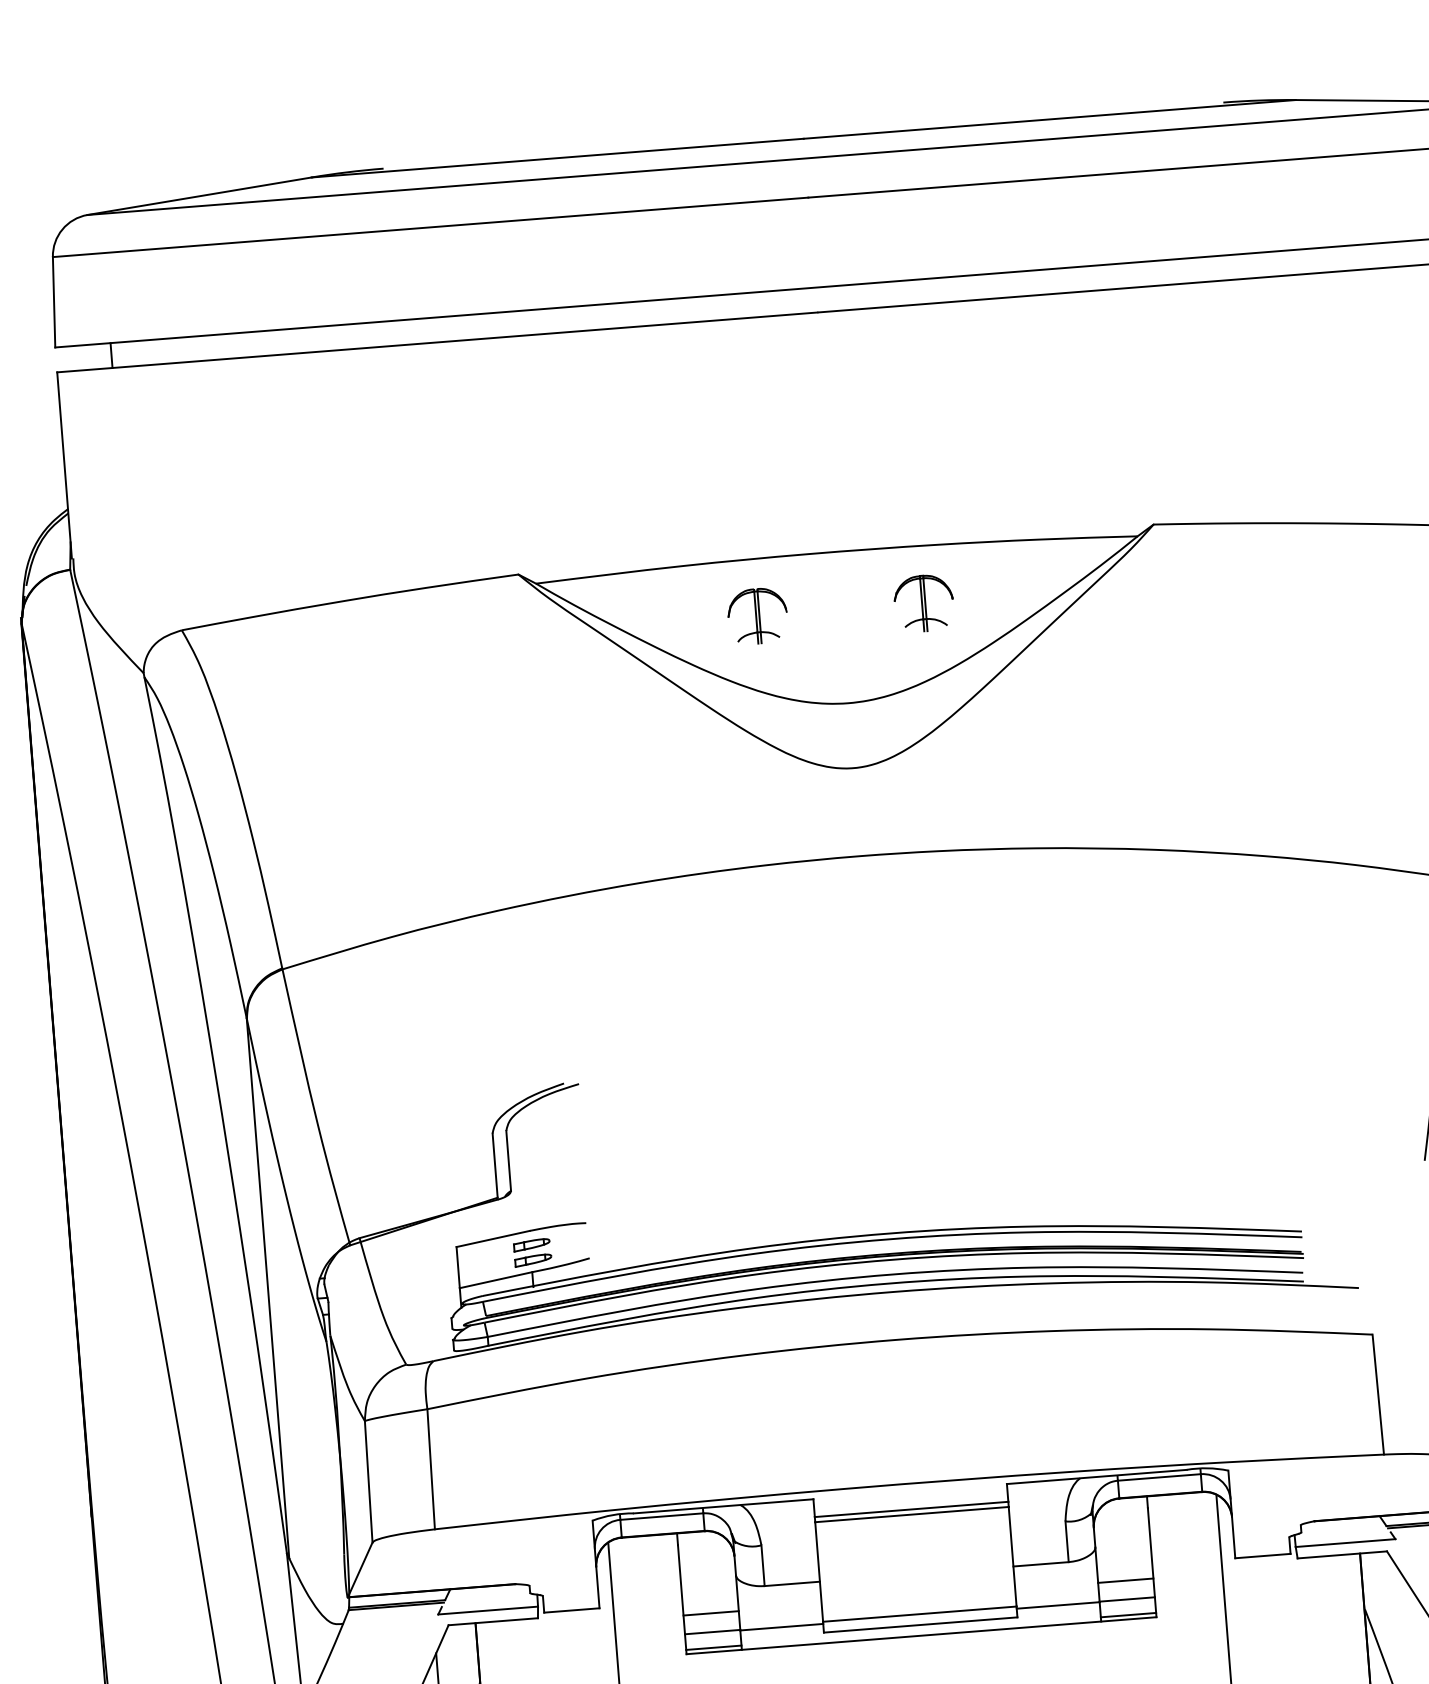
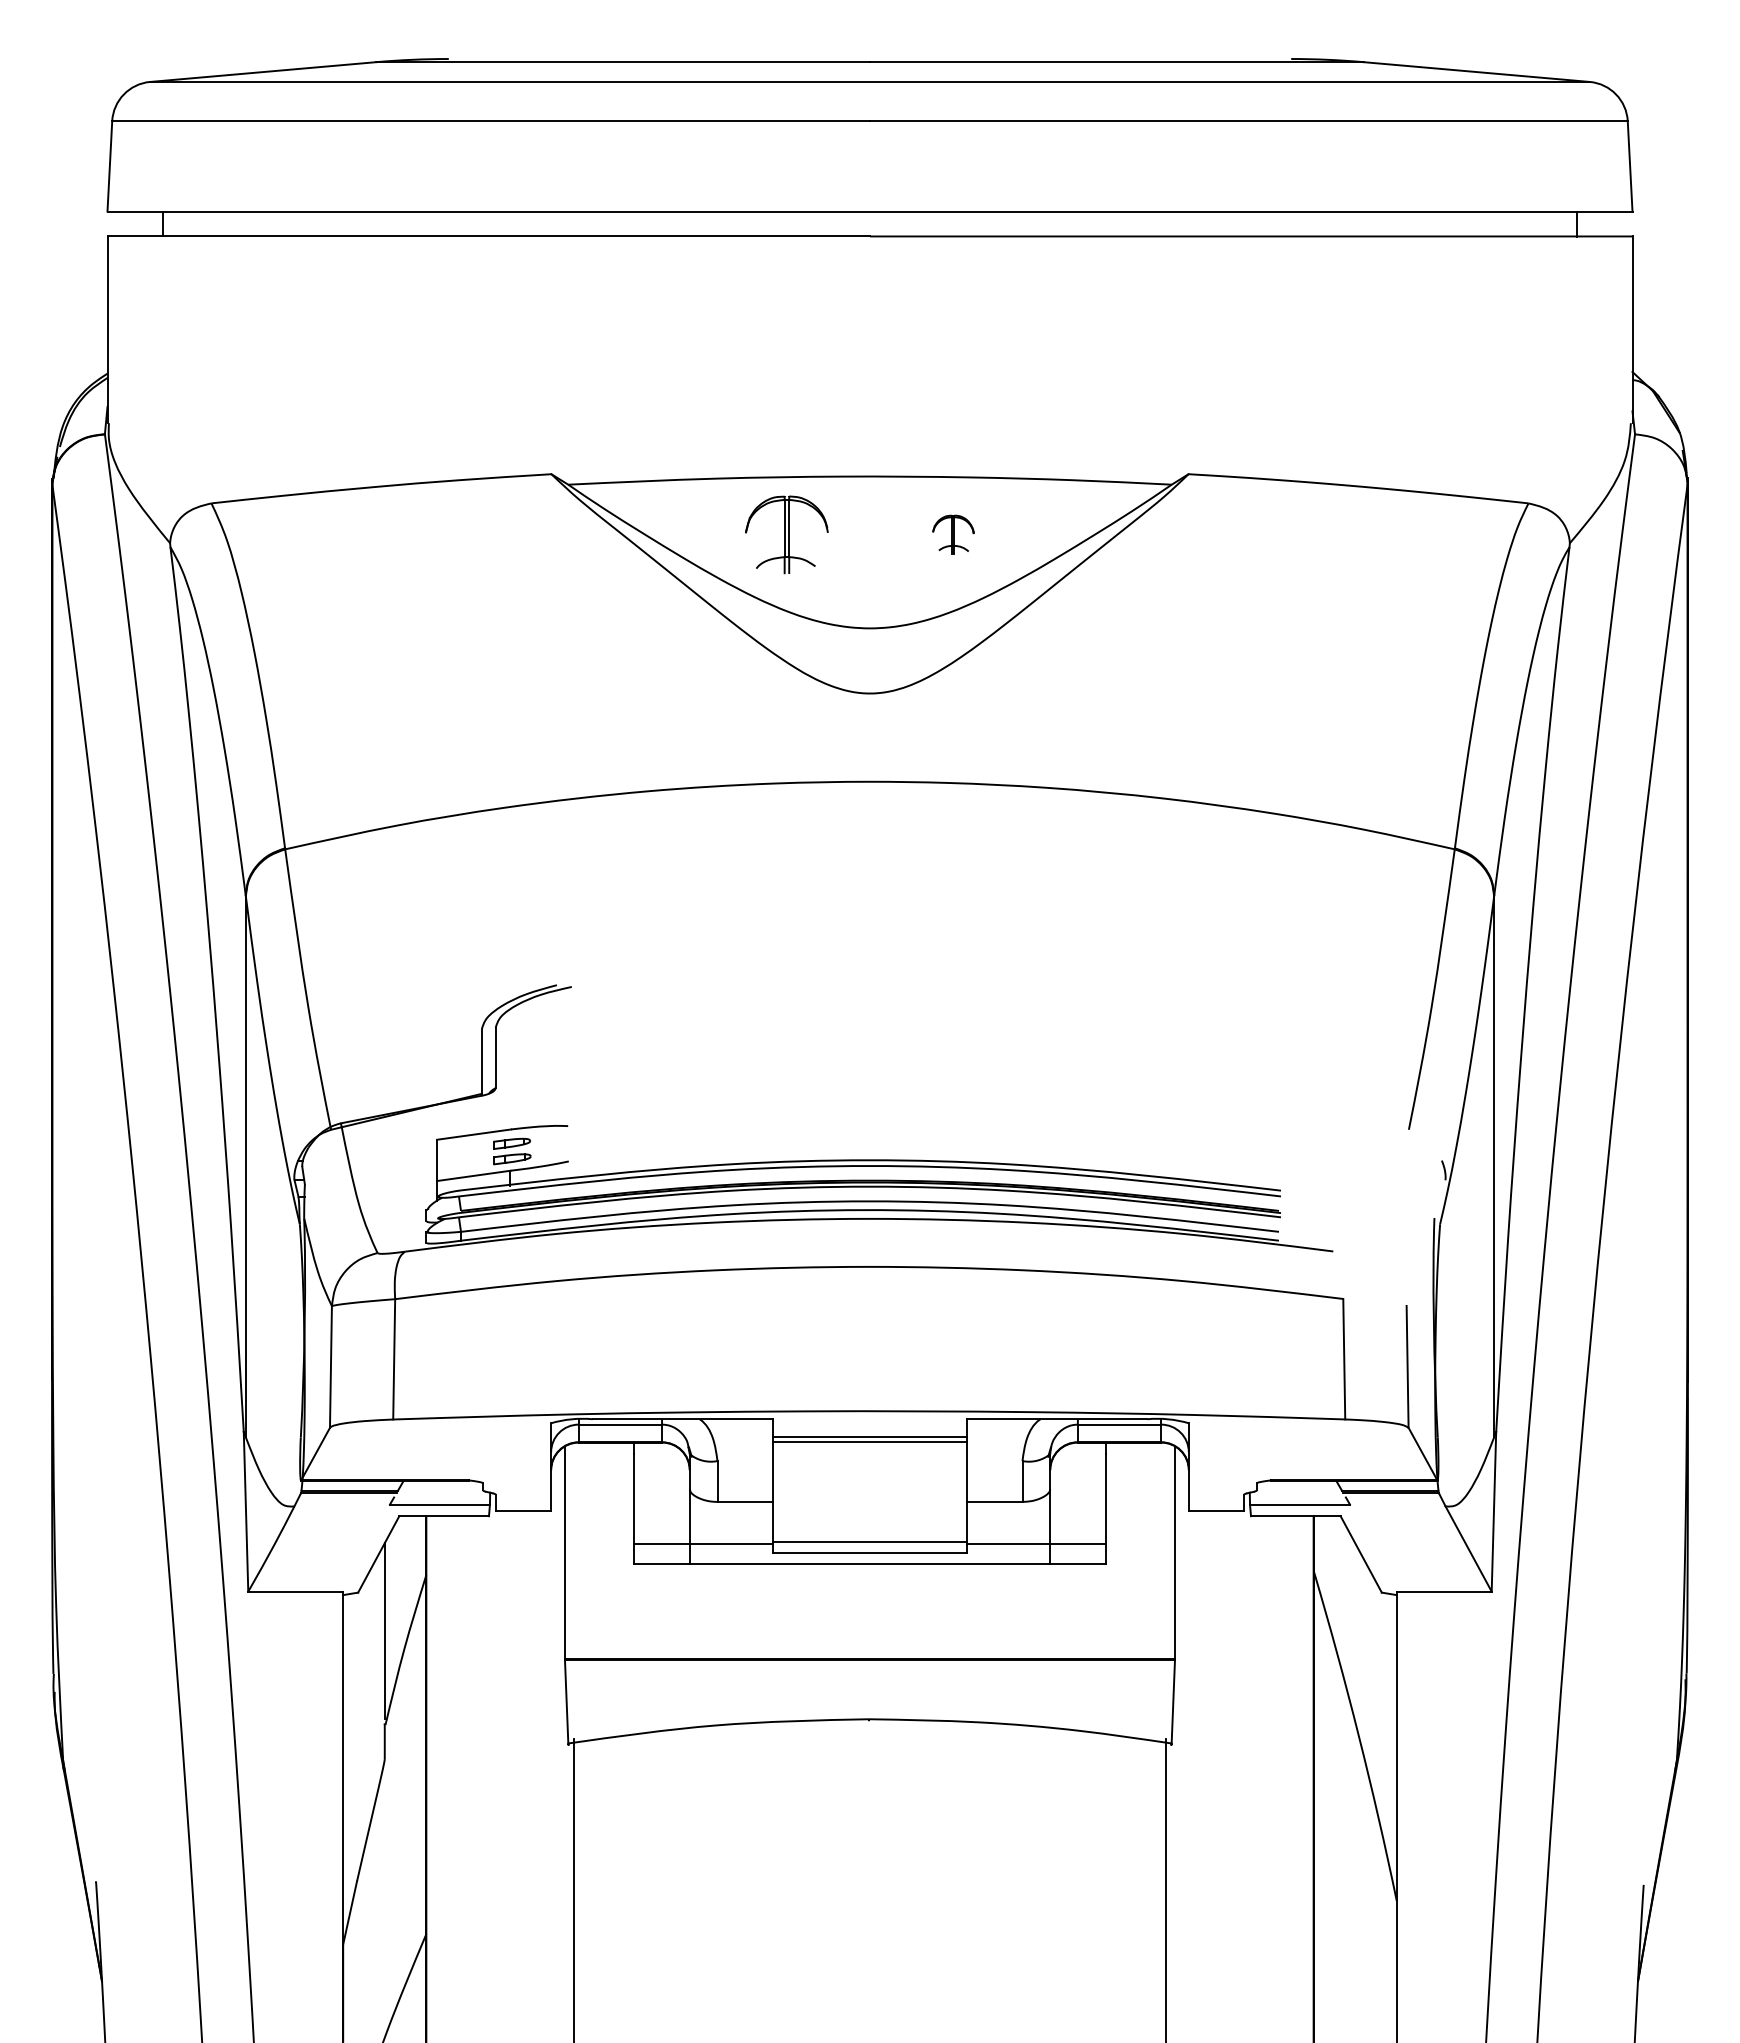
part: (924, 603) -> (953, 534), size x0.7
part: (757, 616) -> (786, 534), size x1.4
line: (1125, 1580) -> (1077, 1524), removed
line: (710, 1612) -> (661, 1524), removed
line: (1128, 1615) -> (1077, 1559), removed
line: (713, 1647) -> (661, 1559), removed

